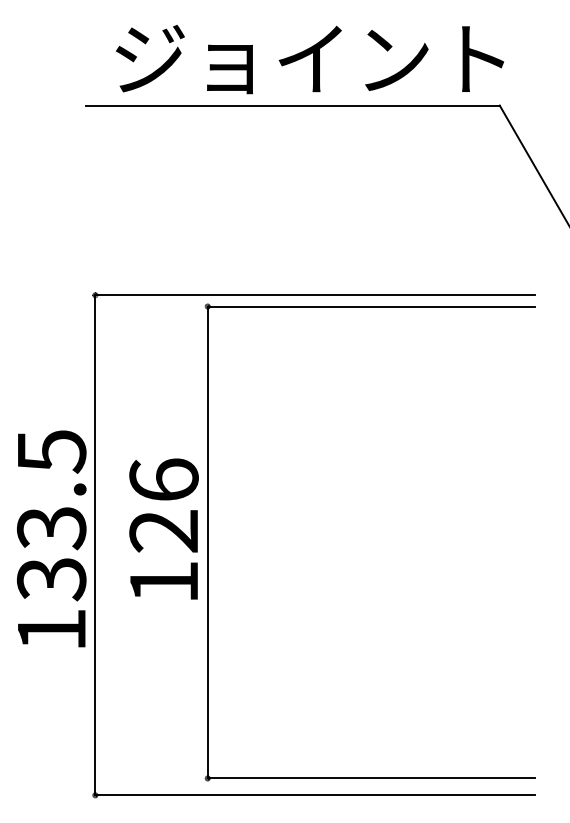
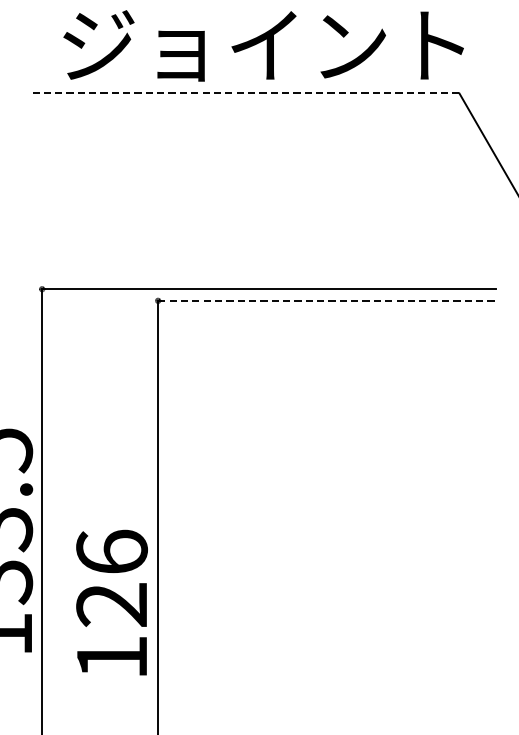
line: (292, 105) -> (245, 93), solid -> dashed
line: (371, 306) -> (327, 300), solid -> dashed
text: (163, 528) -> (111, 602), moved

